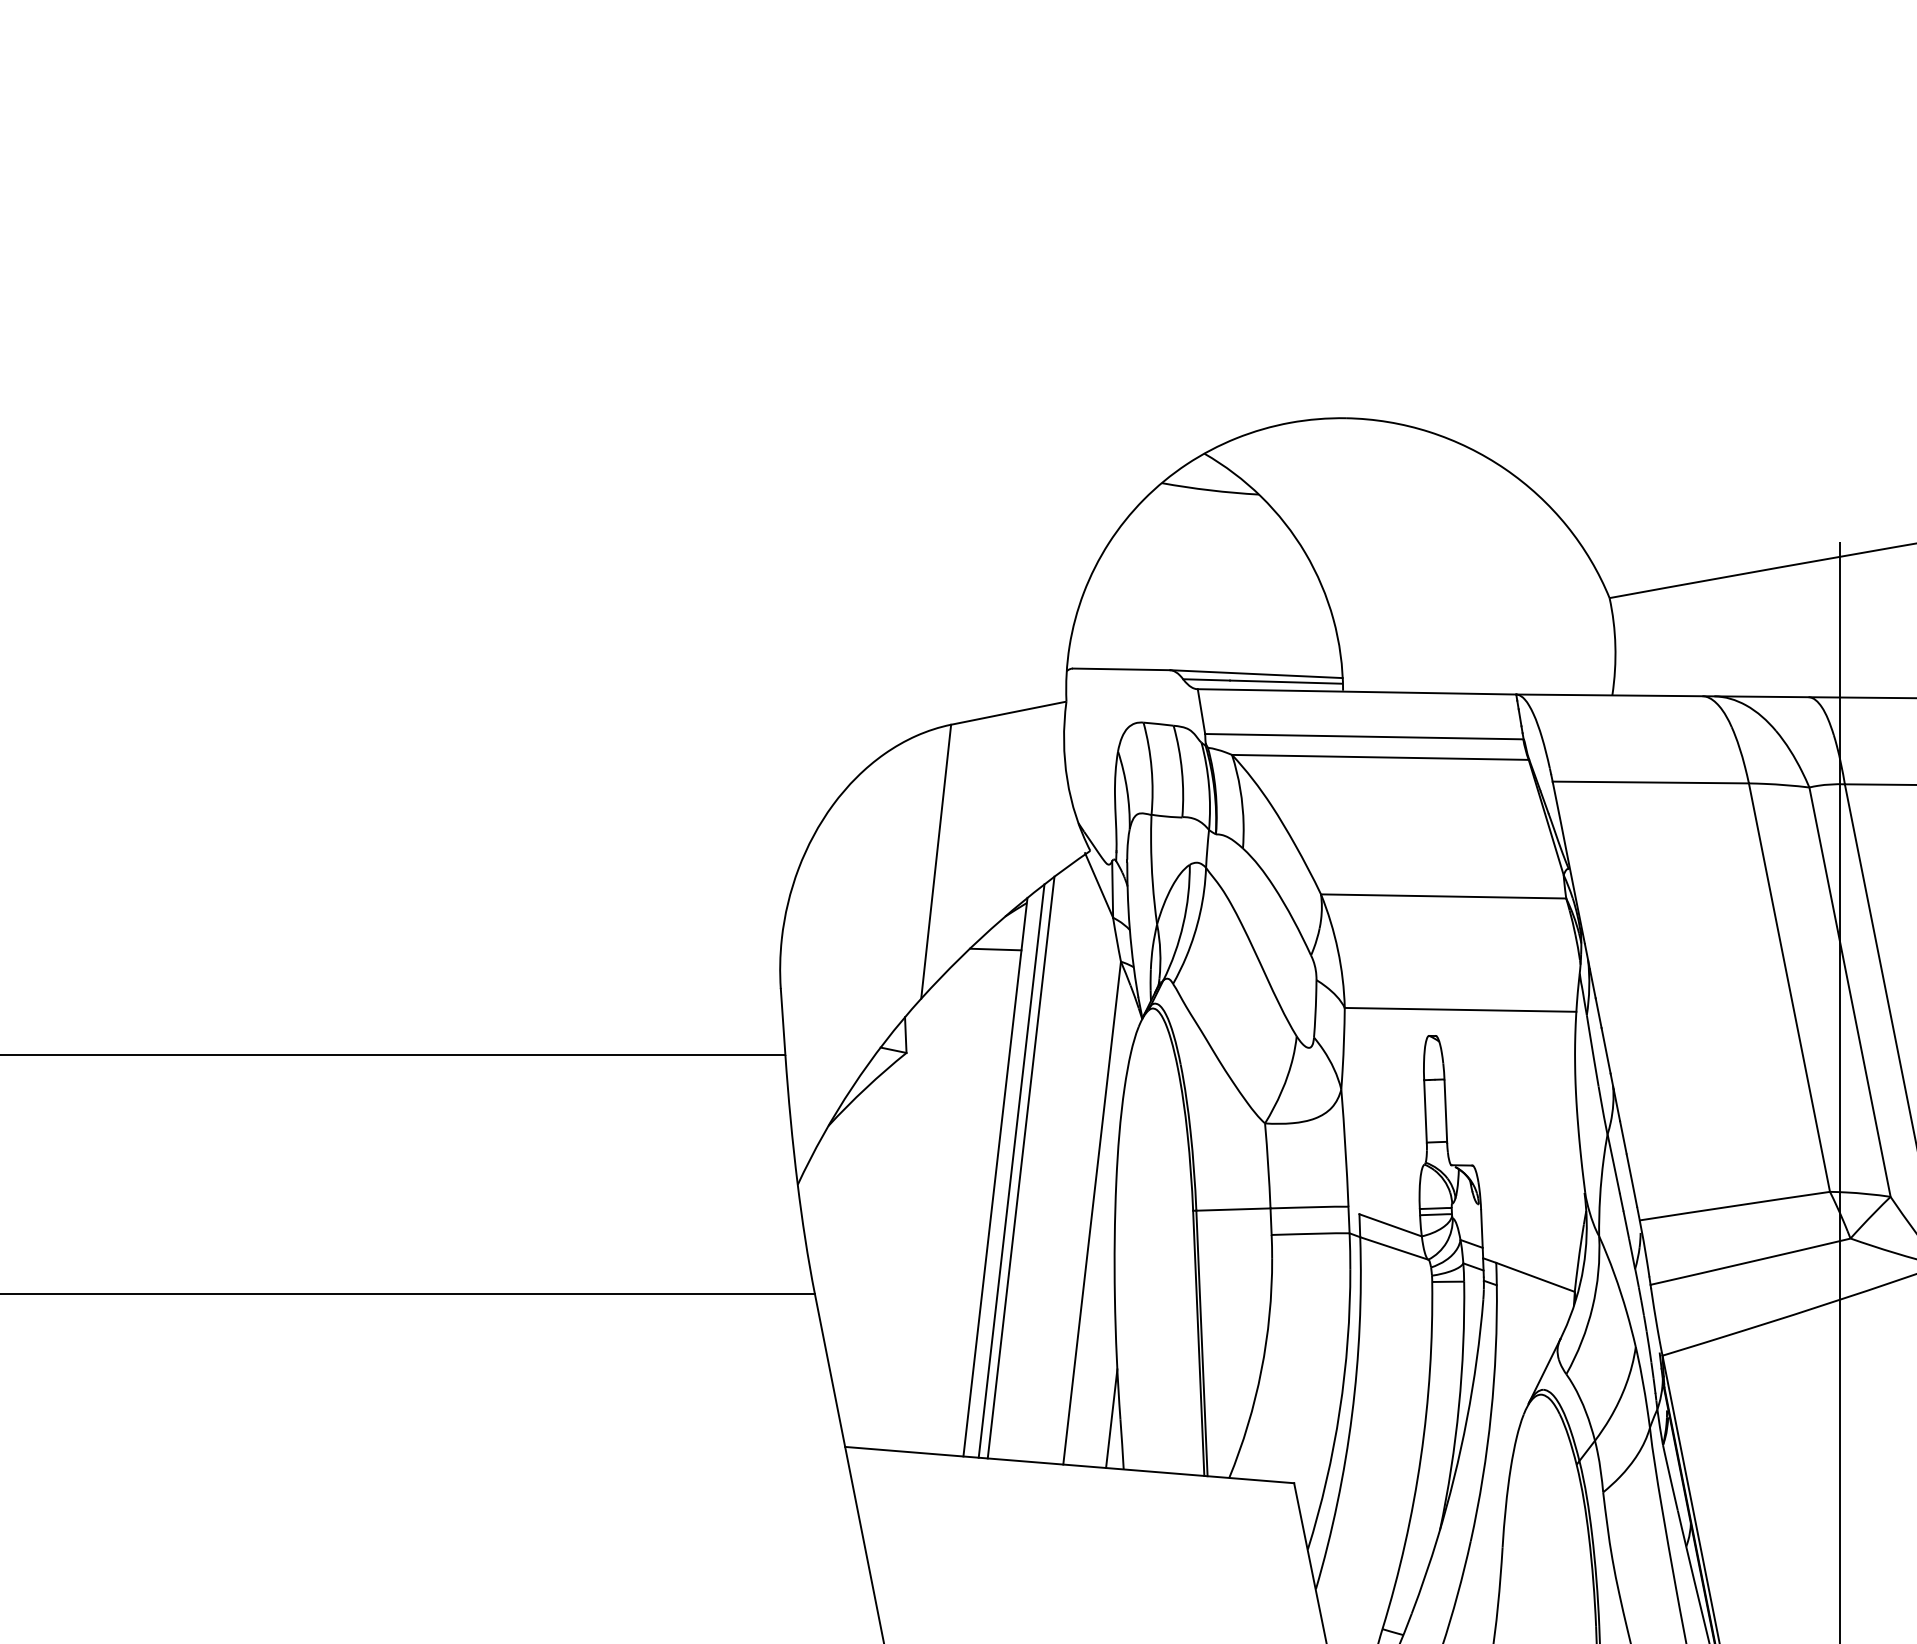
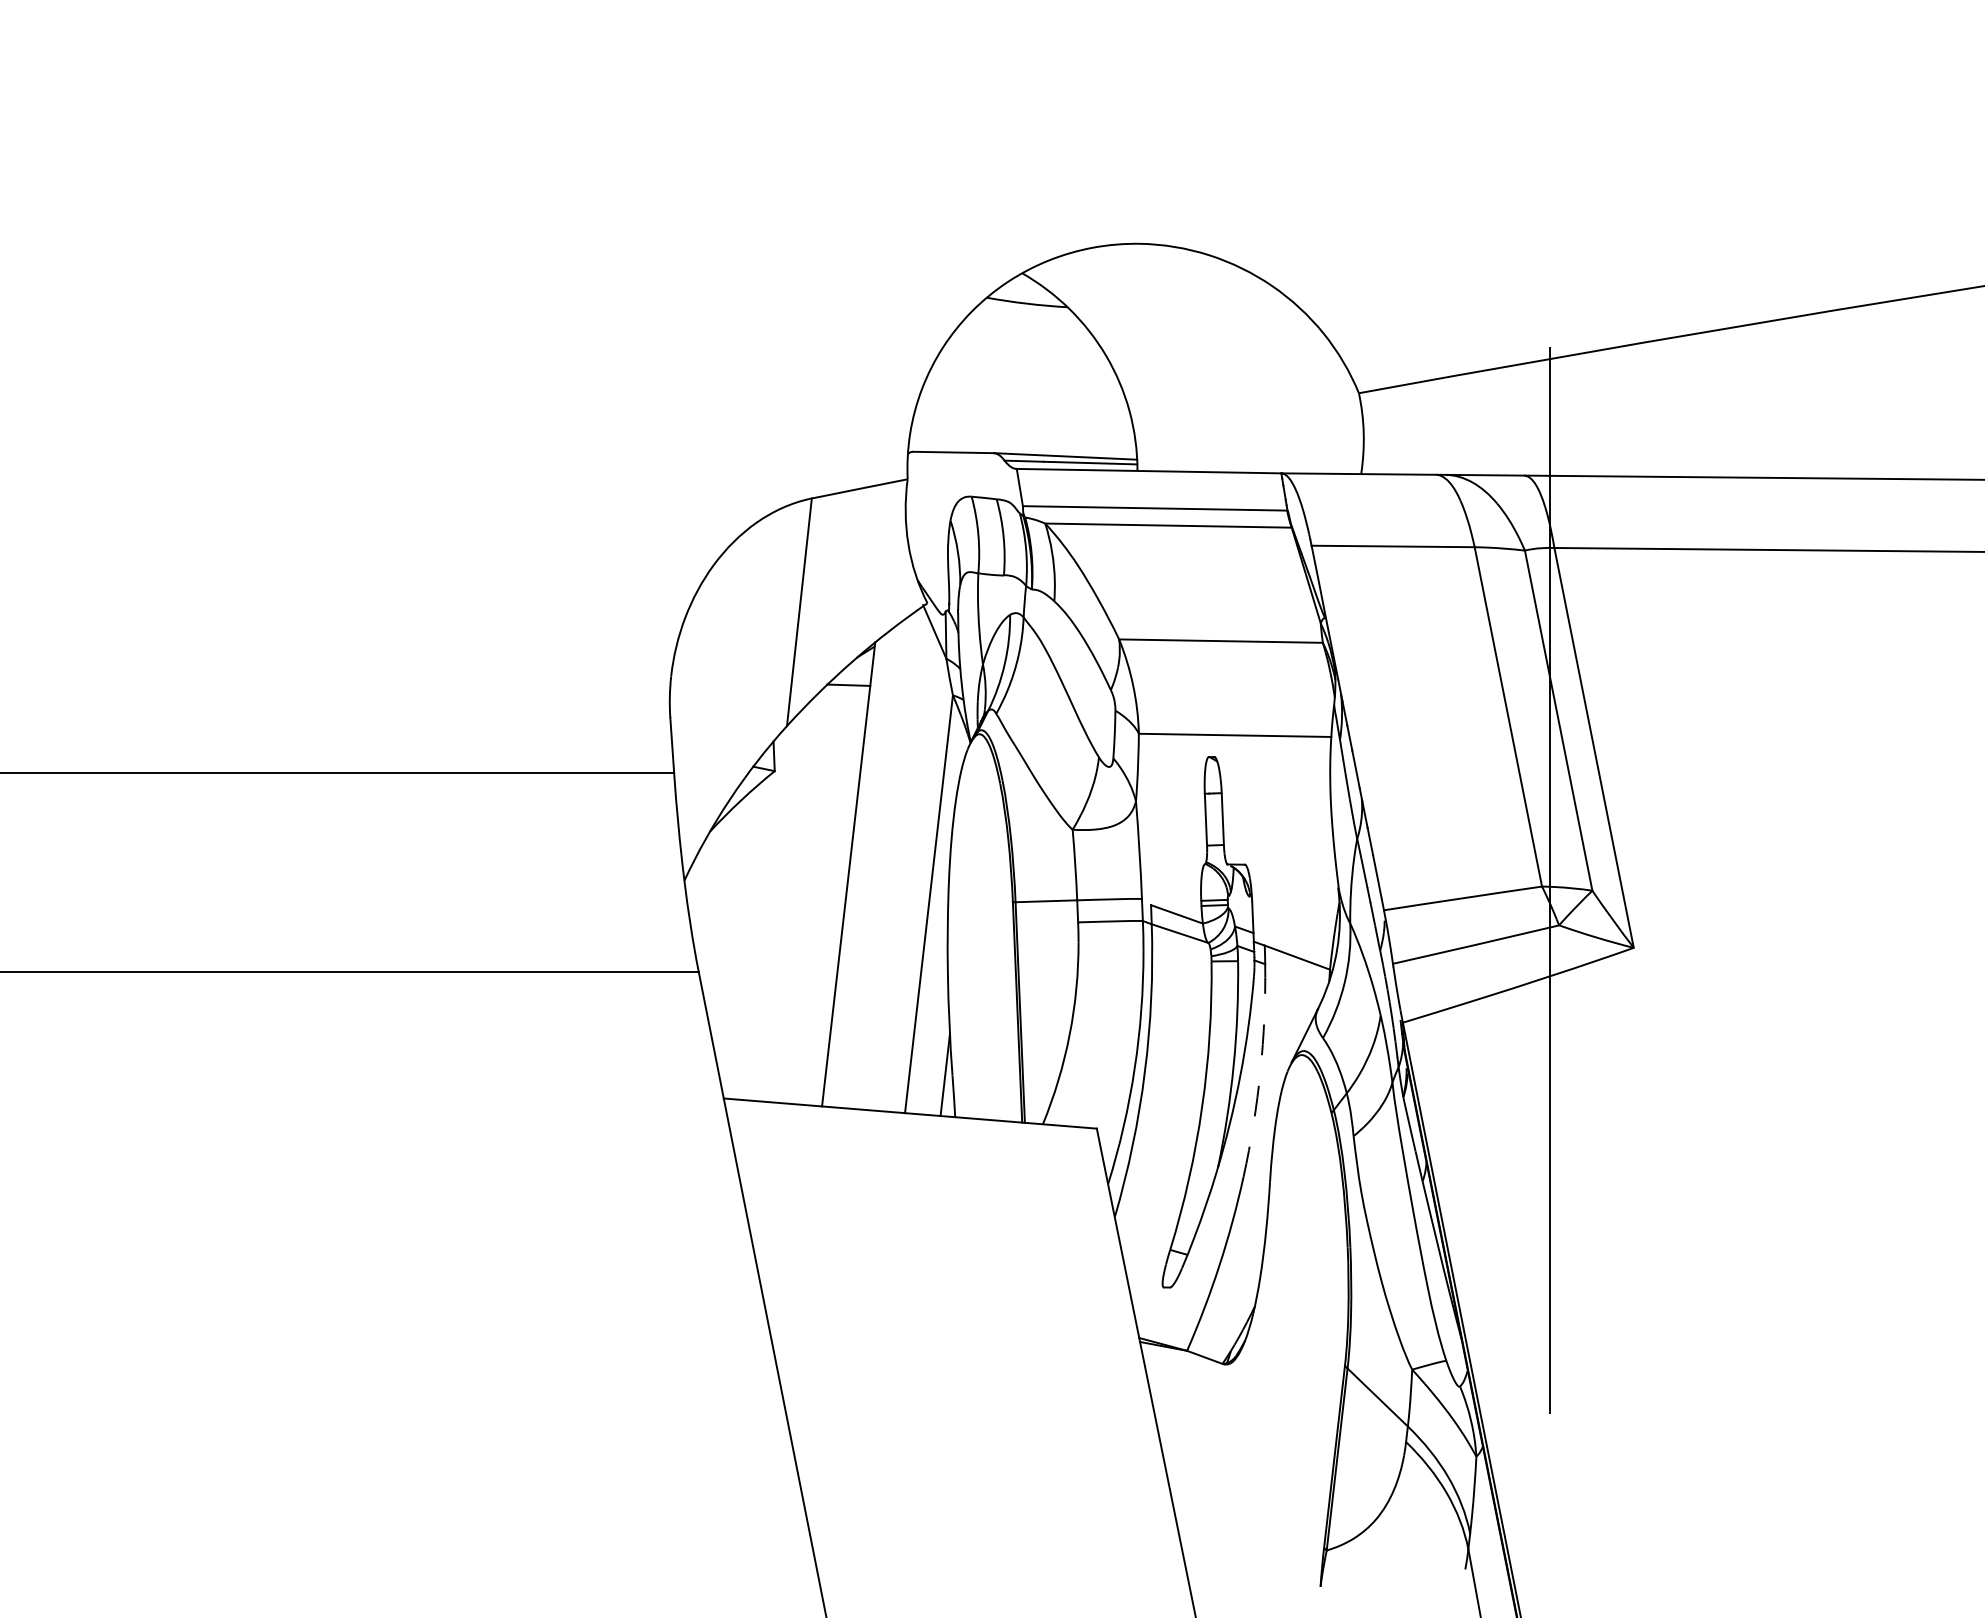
line: (1020, 1167) -> (869, 866), removed
line: (1010, 1171) -> (861, 869), removed
arc: (1491, 1414) -> (1260, 1071), solid -> dashed

